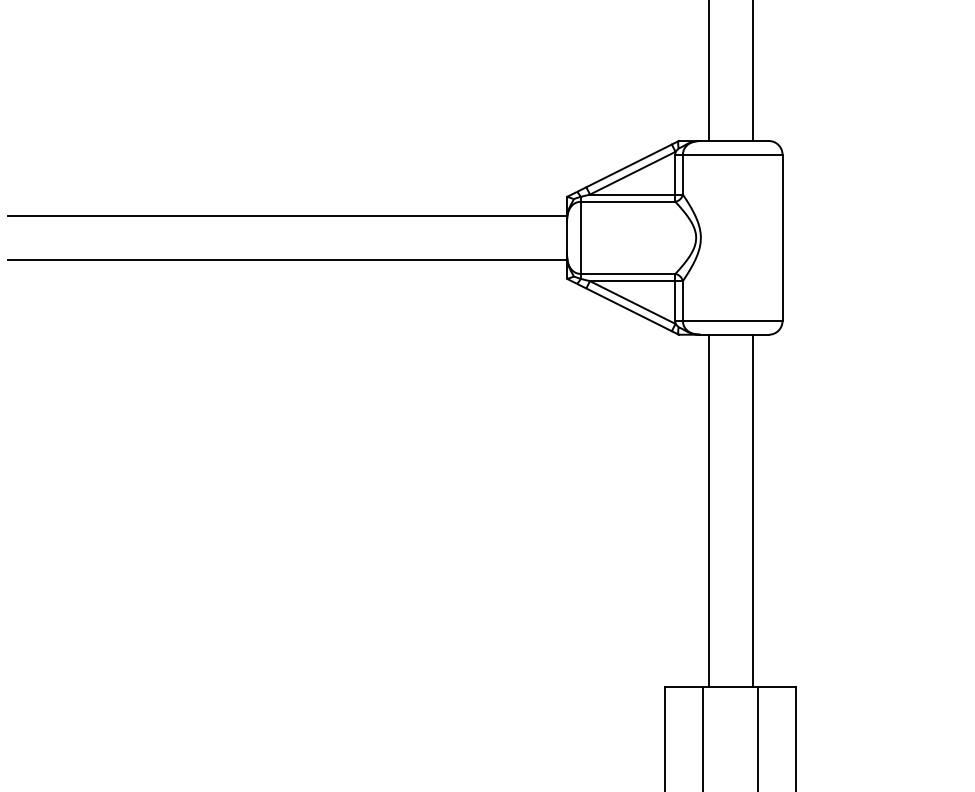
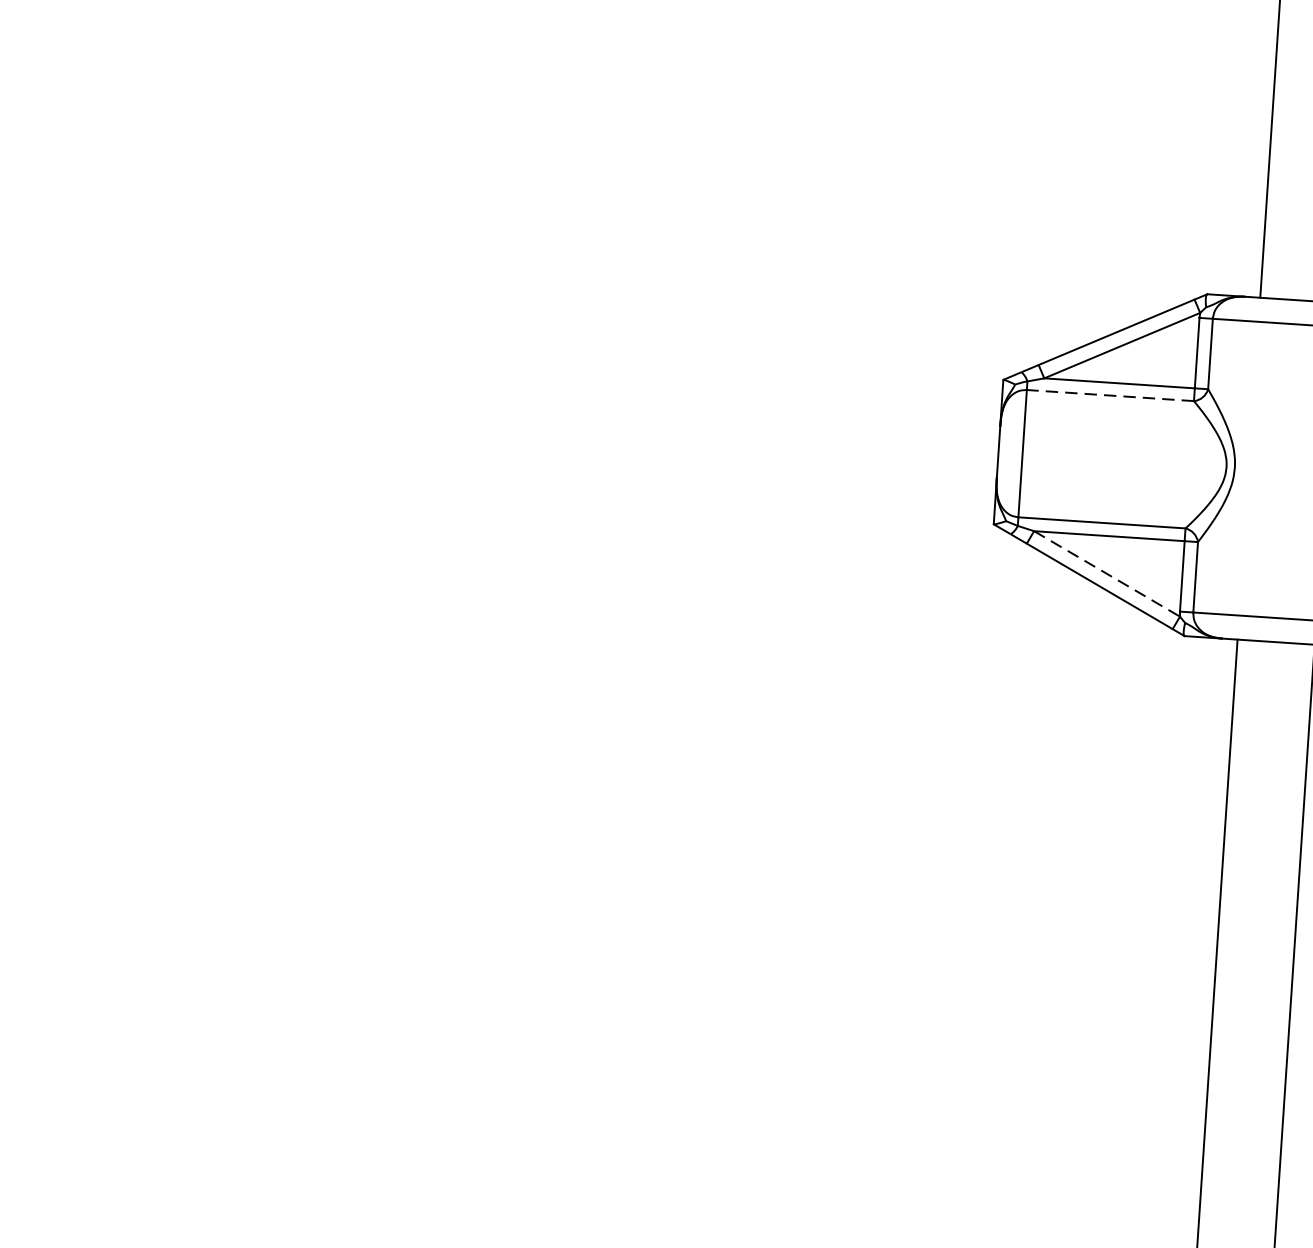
line: (627, 201) -> (1109, 394), solid -> dashed
line: (286, 216) -> (506, 381), removed
line: (286, 259) -> (501, 457), removed
line: (632, 302) -> (1106, 573), solid -> dashed

